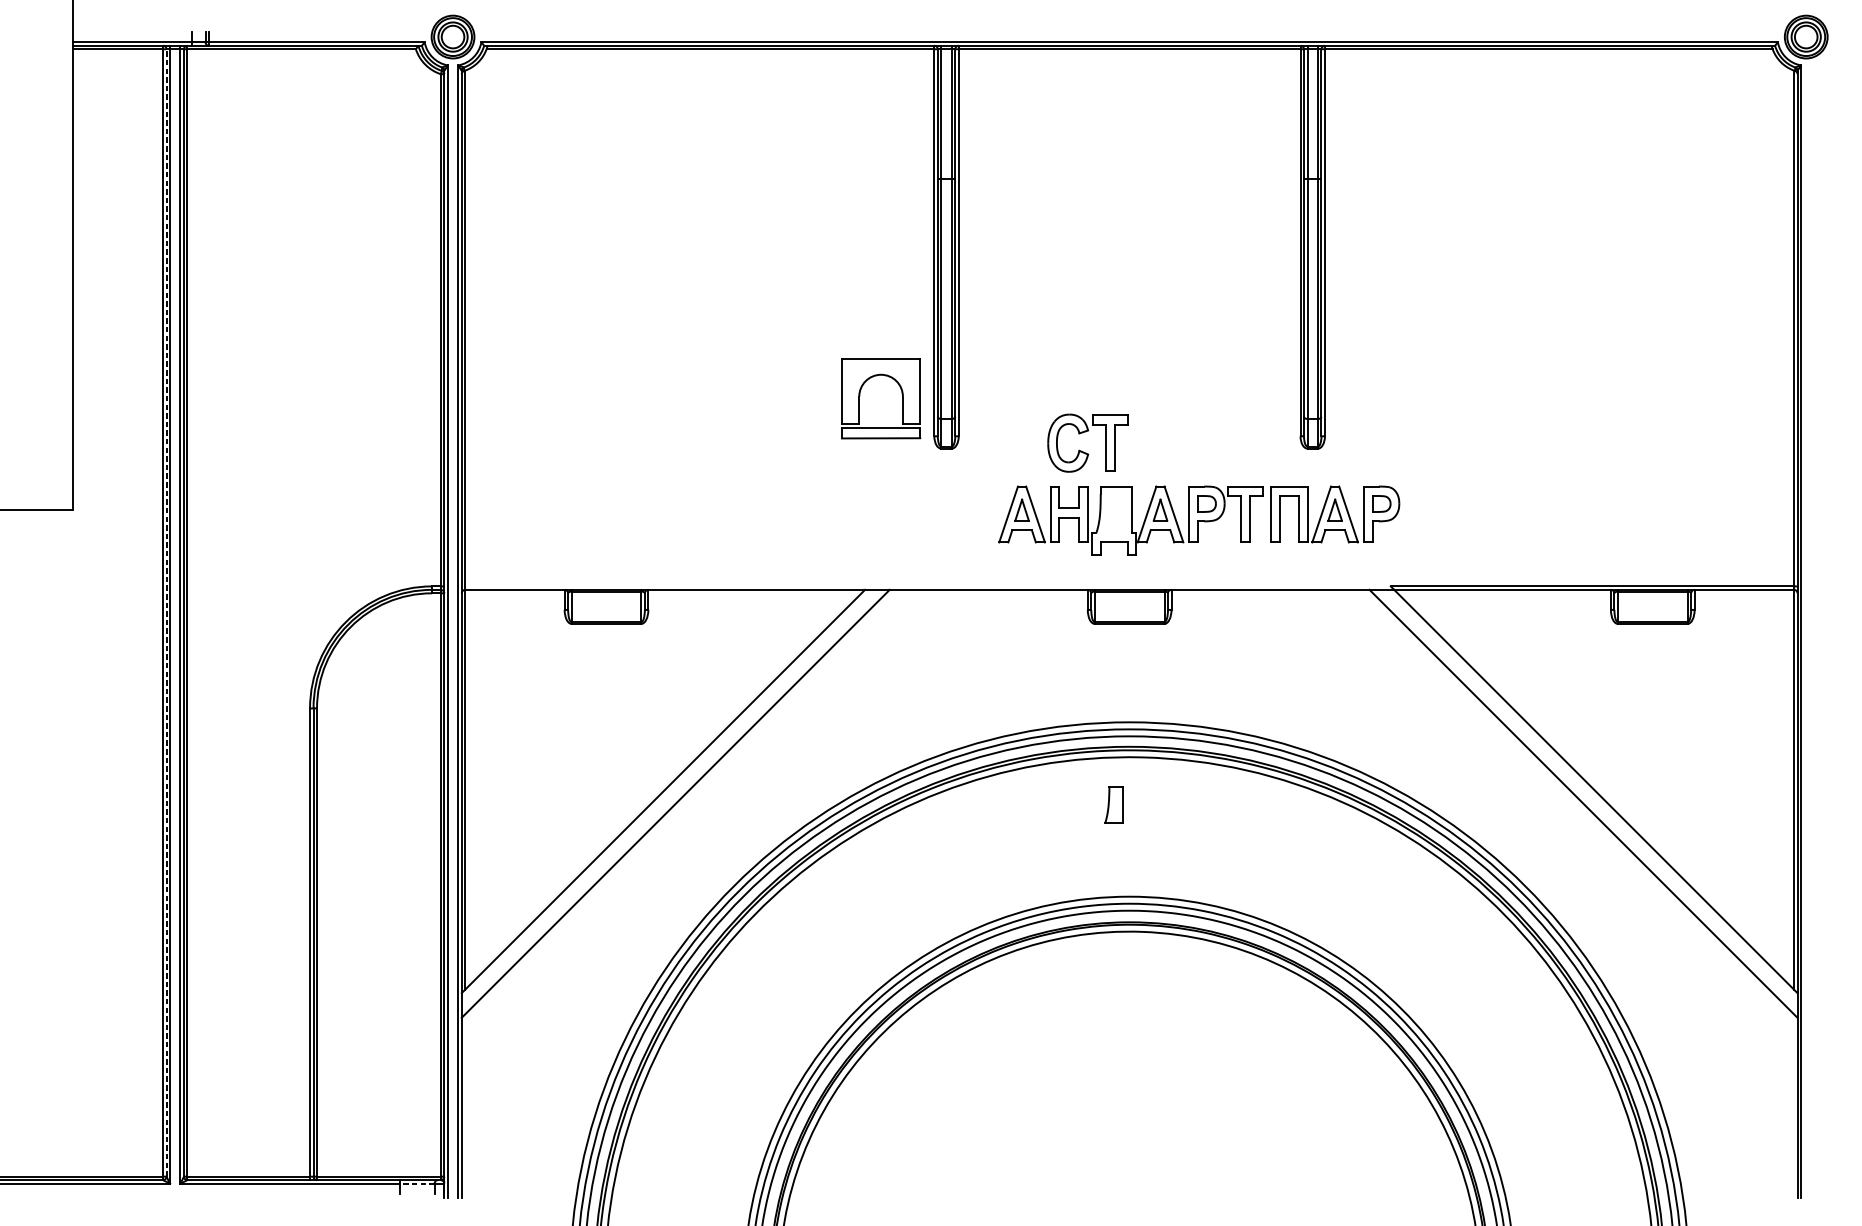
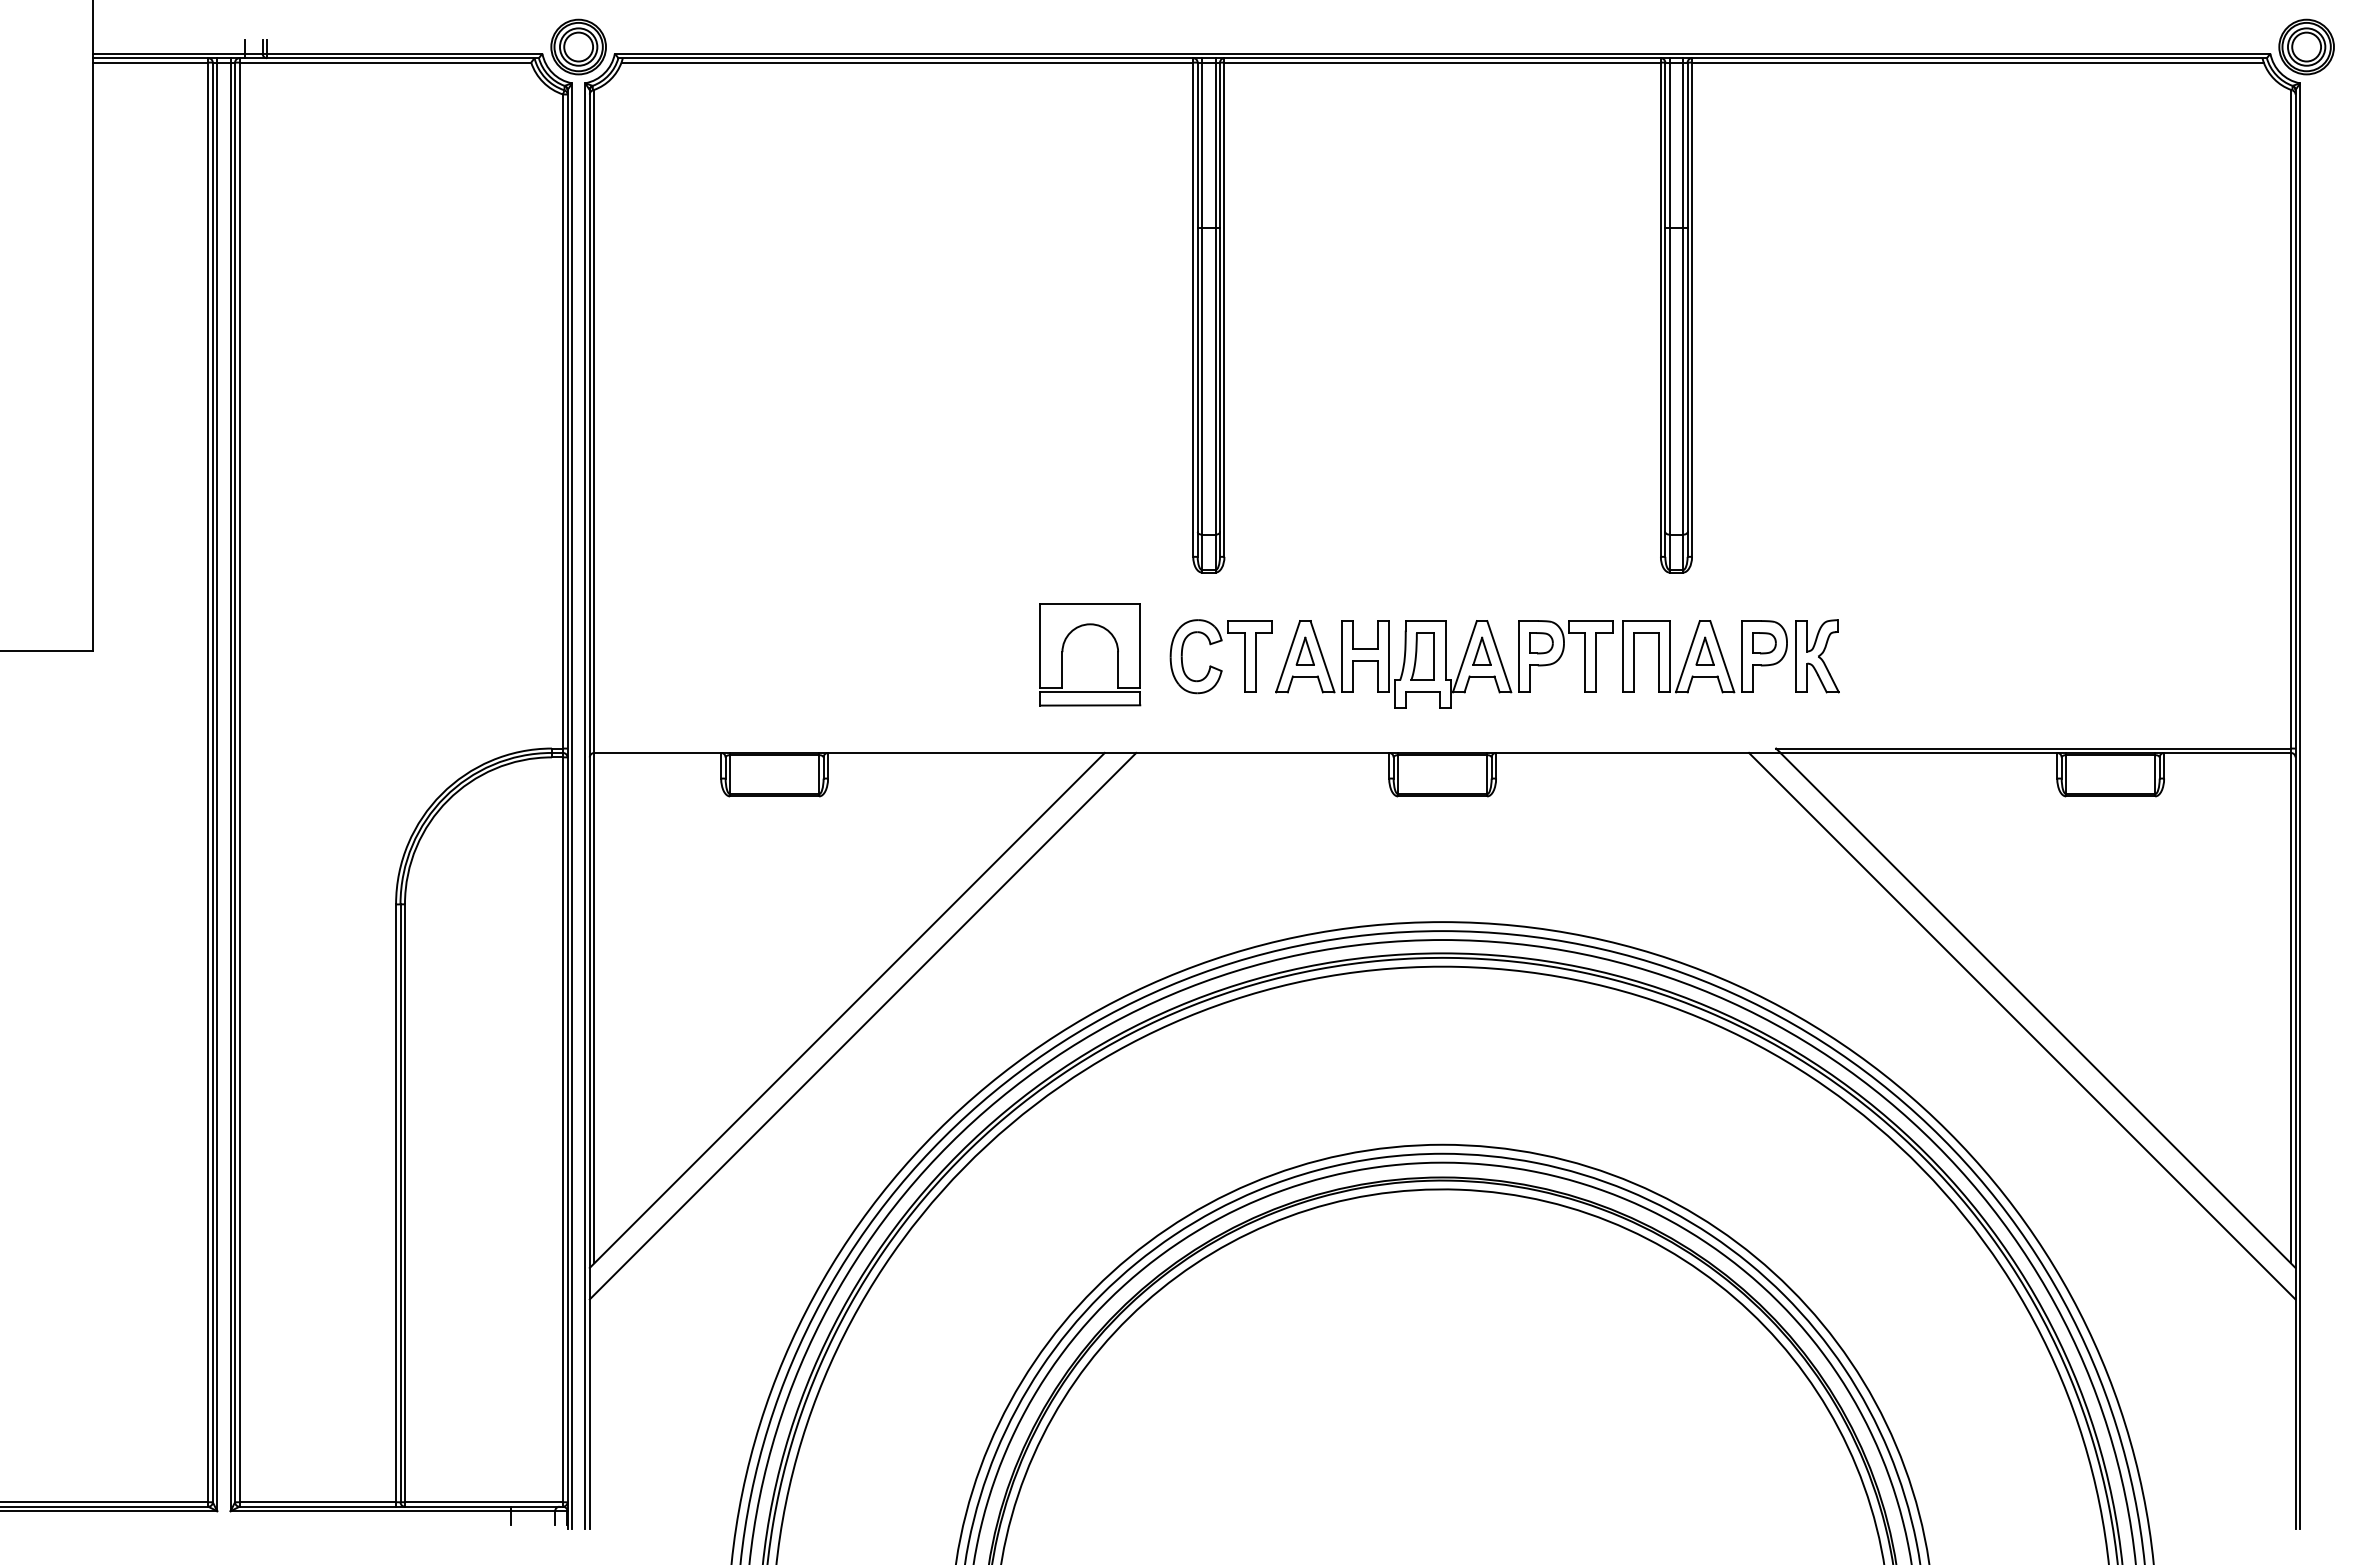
part: (901, 392) -> (1116, 647), moved
part: (1084, 451) -> (1216, 667), moved
part: (1423, 514) -> (1817, 656), added
line: (166, 613) -> (212, 782), dashed -> solid
part: (1113, 804) -> (1422, 656), moved
line: (417, 1183) -> (533, 1511), dashed -> solid

